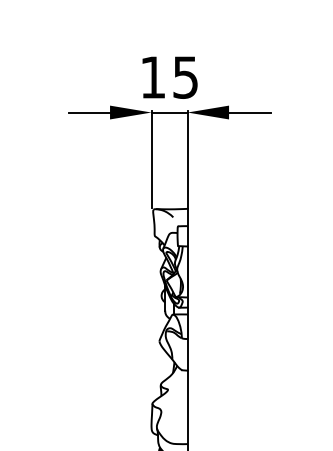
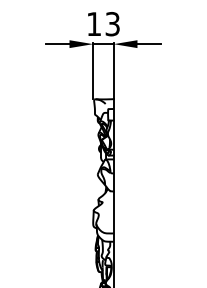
text: (185, 76) -> (112, 23), 15 -> 13

